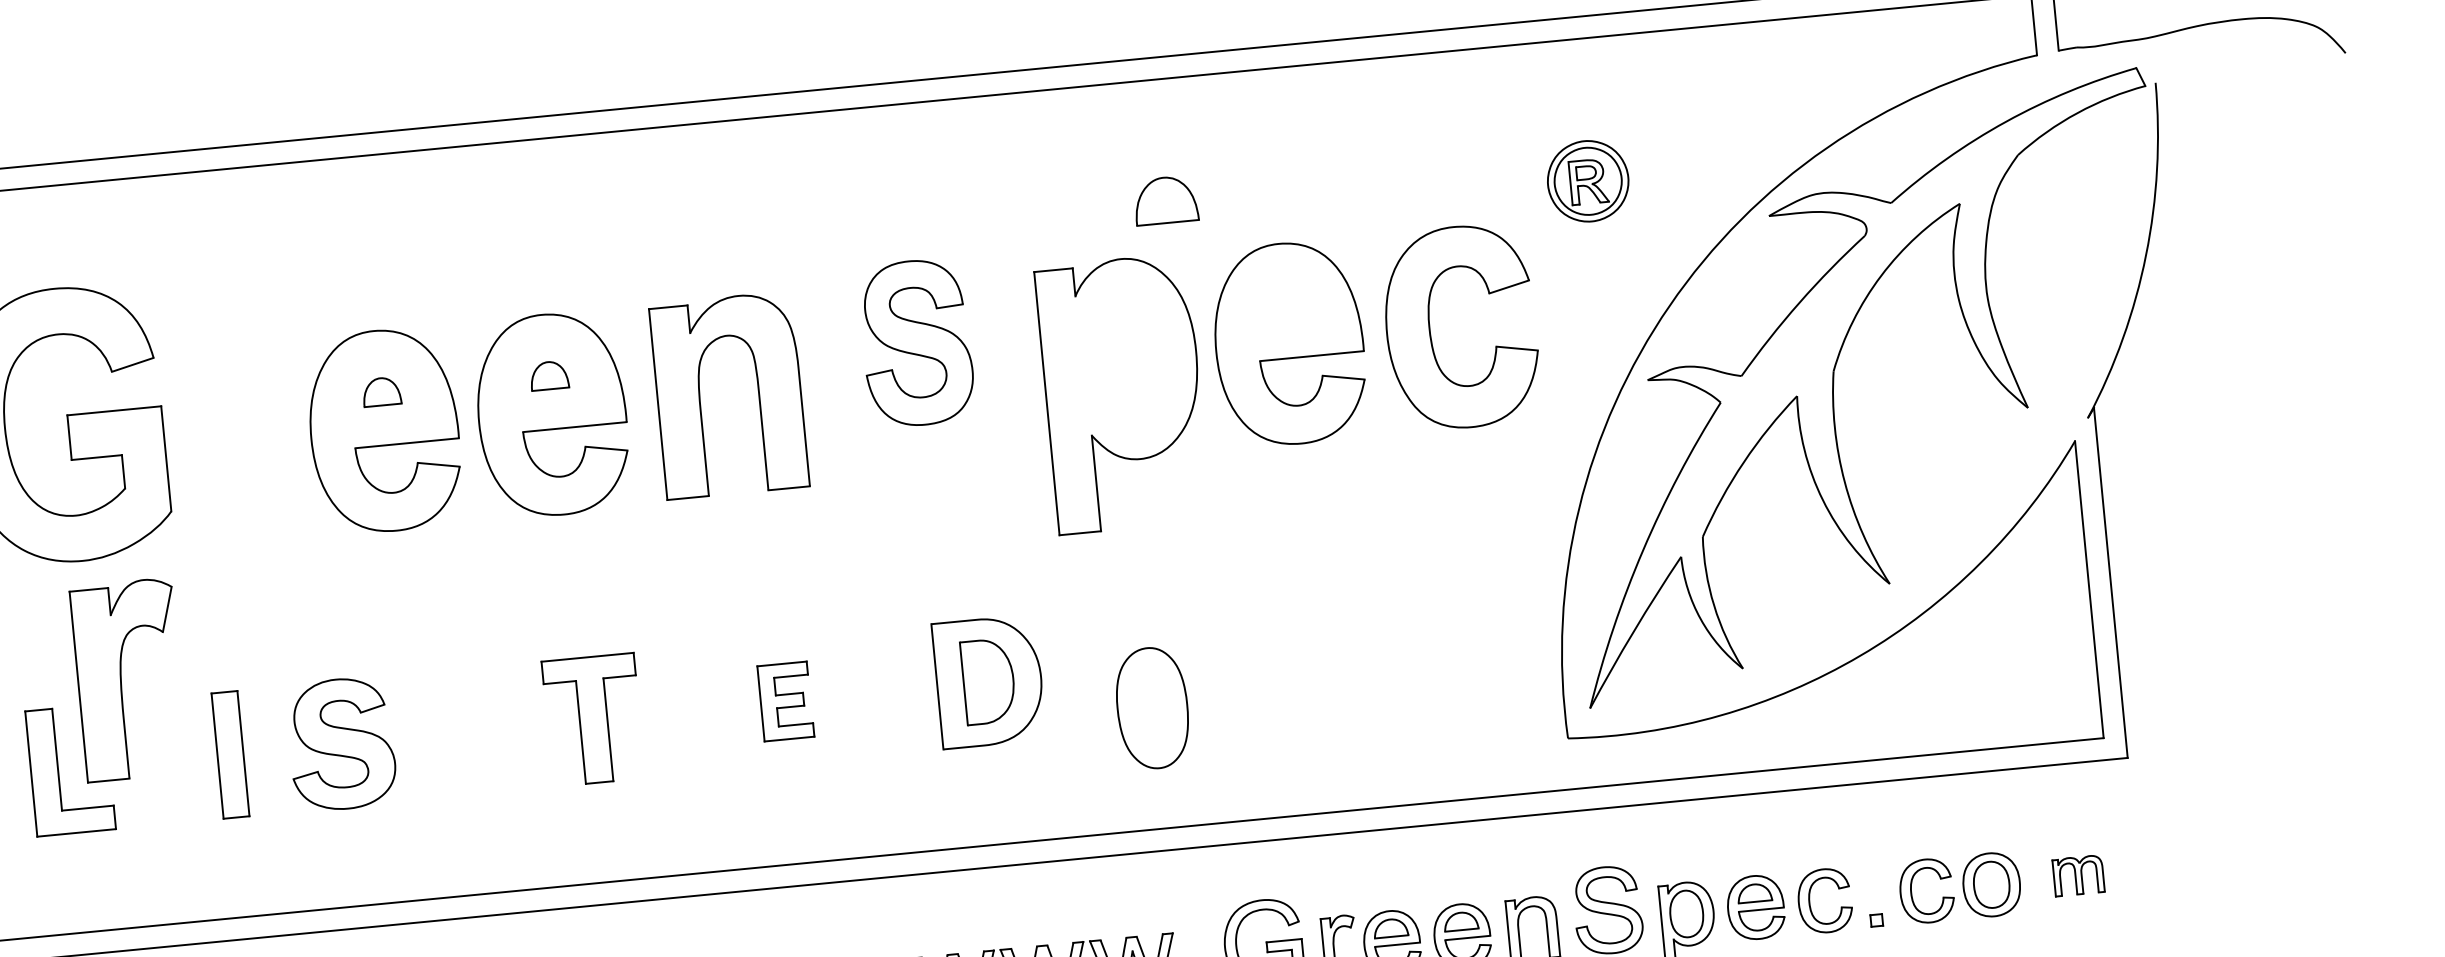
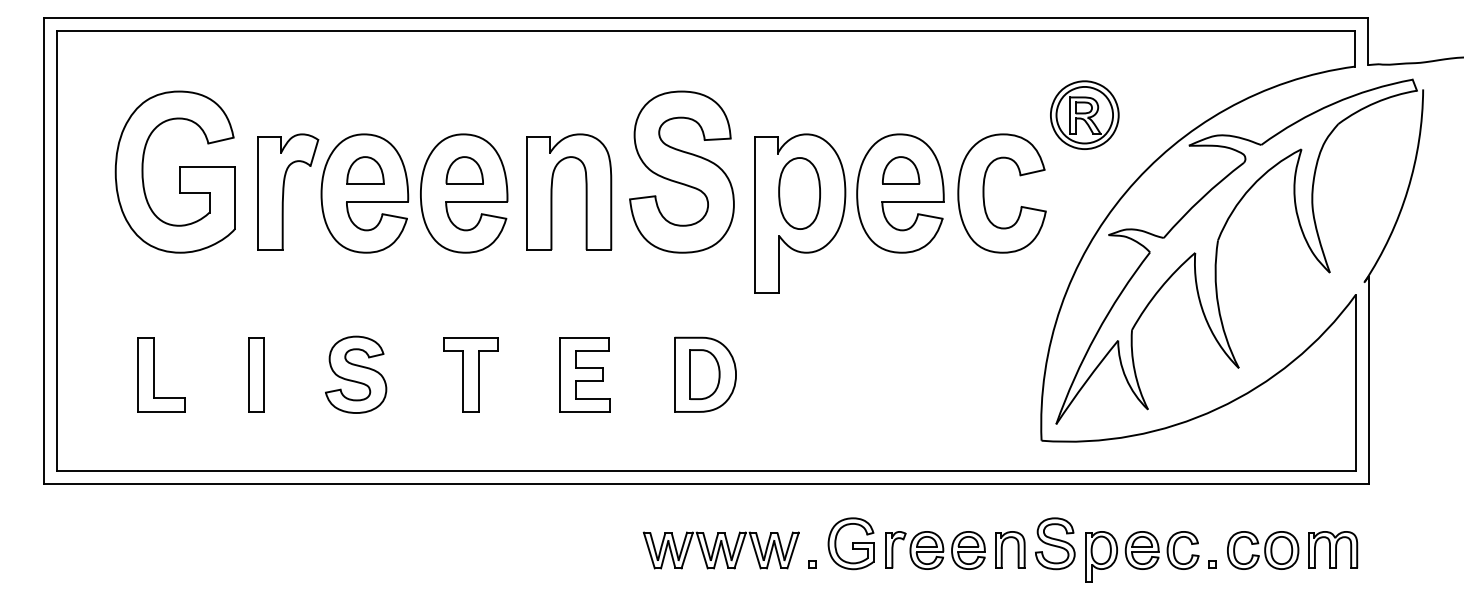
part: (1587, 180) -> (1084, 114), size x1.43
part: (1166, 200) -> (901, 170), moved
part: (915, 342) -> (681, 171), size x1.67
part: (549, 375) -> (464, 170), size x1.67
part: (381, 391) -> (365, 170), size x1.67
part: (129, 678) -> (288, 191), moved
part: (784, 700) -> (584, 374), size x1.67
part: (1152, 708) -> (799, 193), moved
part: (342, 743) -> (356, 374), moved
part: (2078, 874) -> (1333, 549), size x1.67

